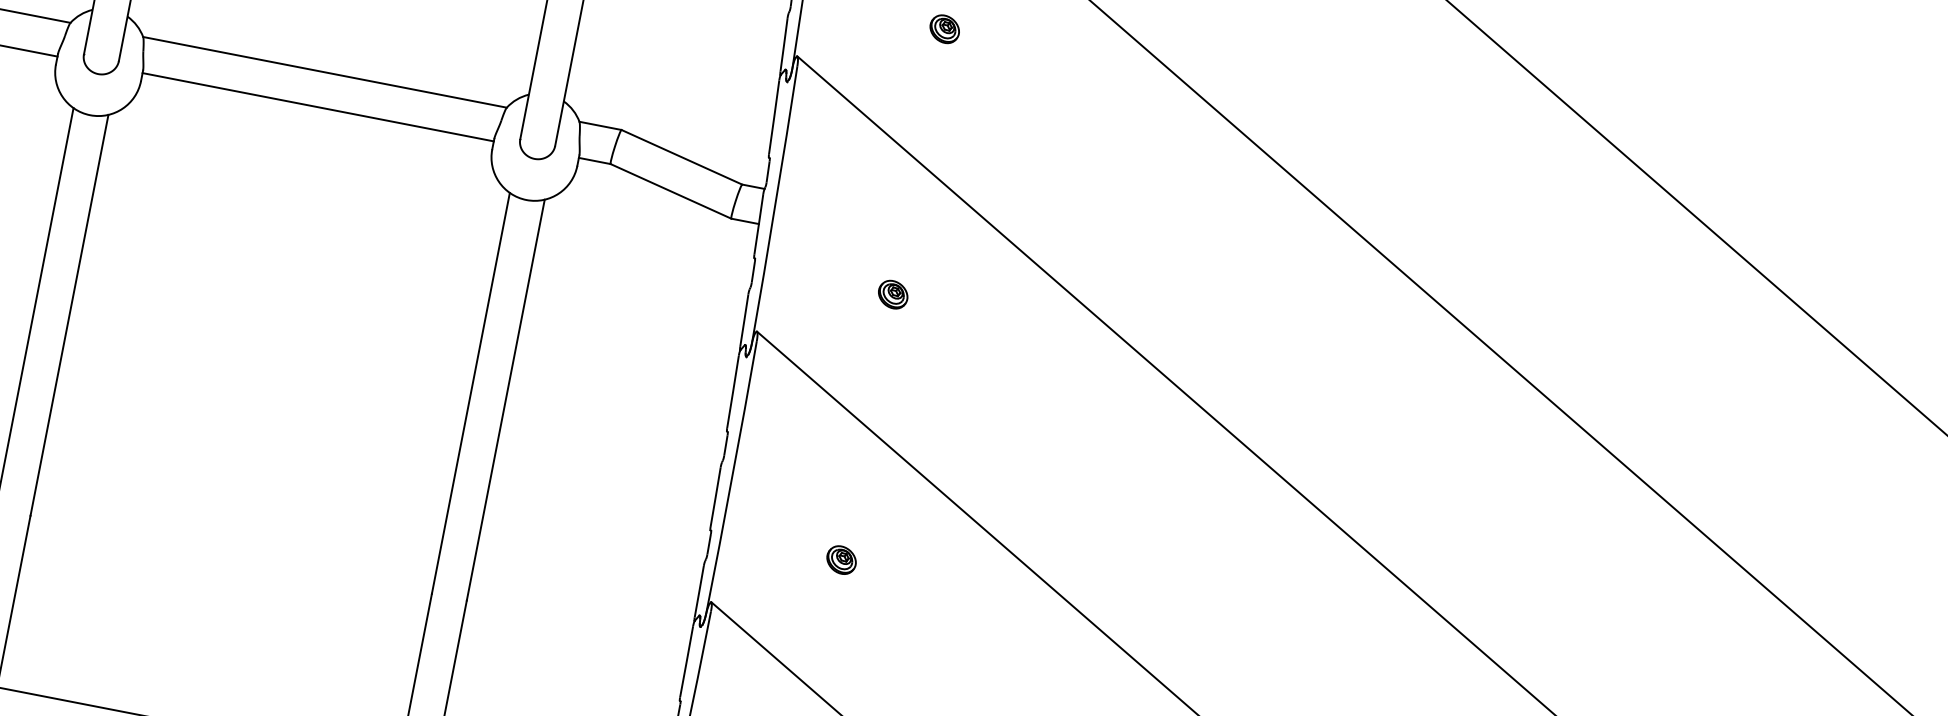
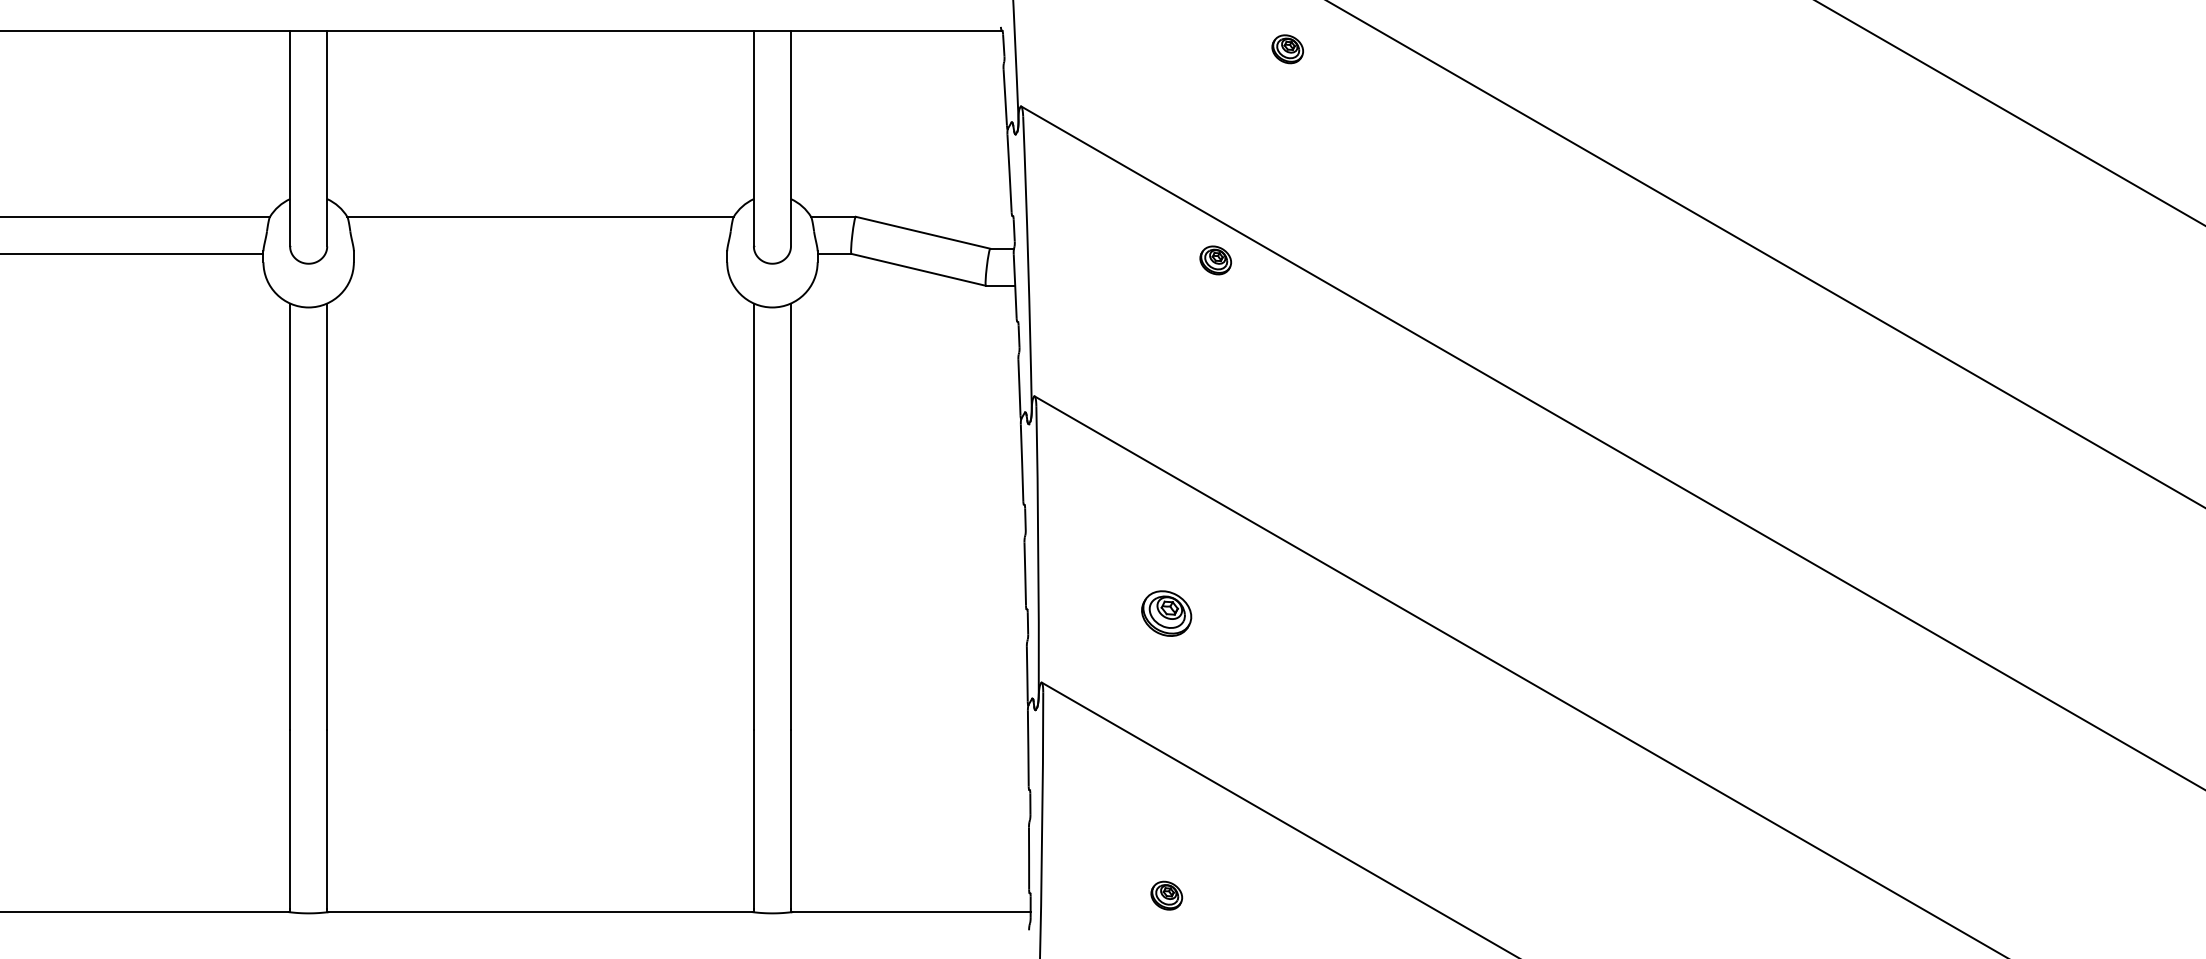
part: (944, 29) -> (1287, 49), moved
line: (318, 106) -> (540, 253), removed
part: (892, 294) -> (1215, 260), moved
part: (841, 560) -> (1166, 613), size x1.6

